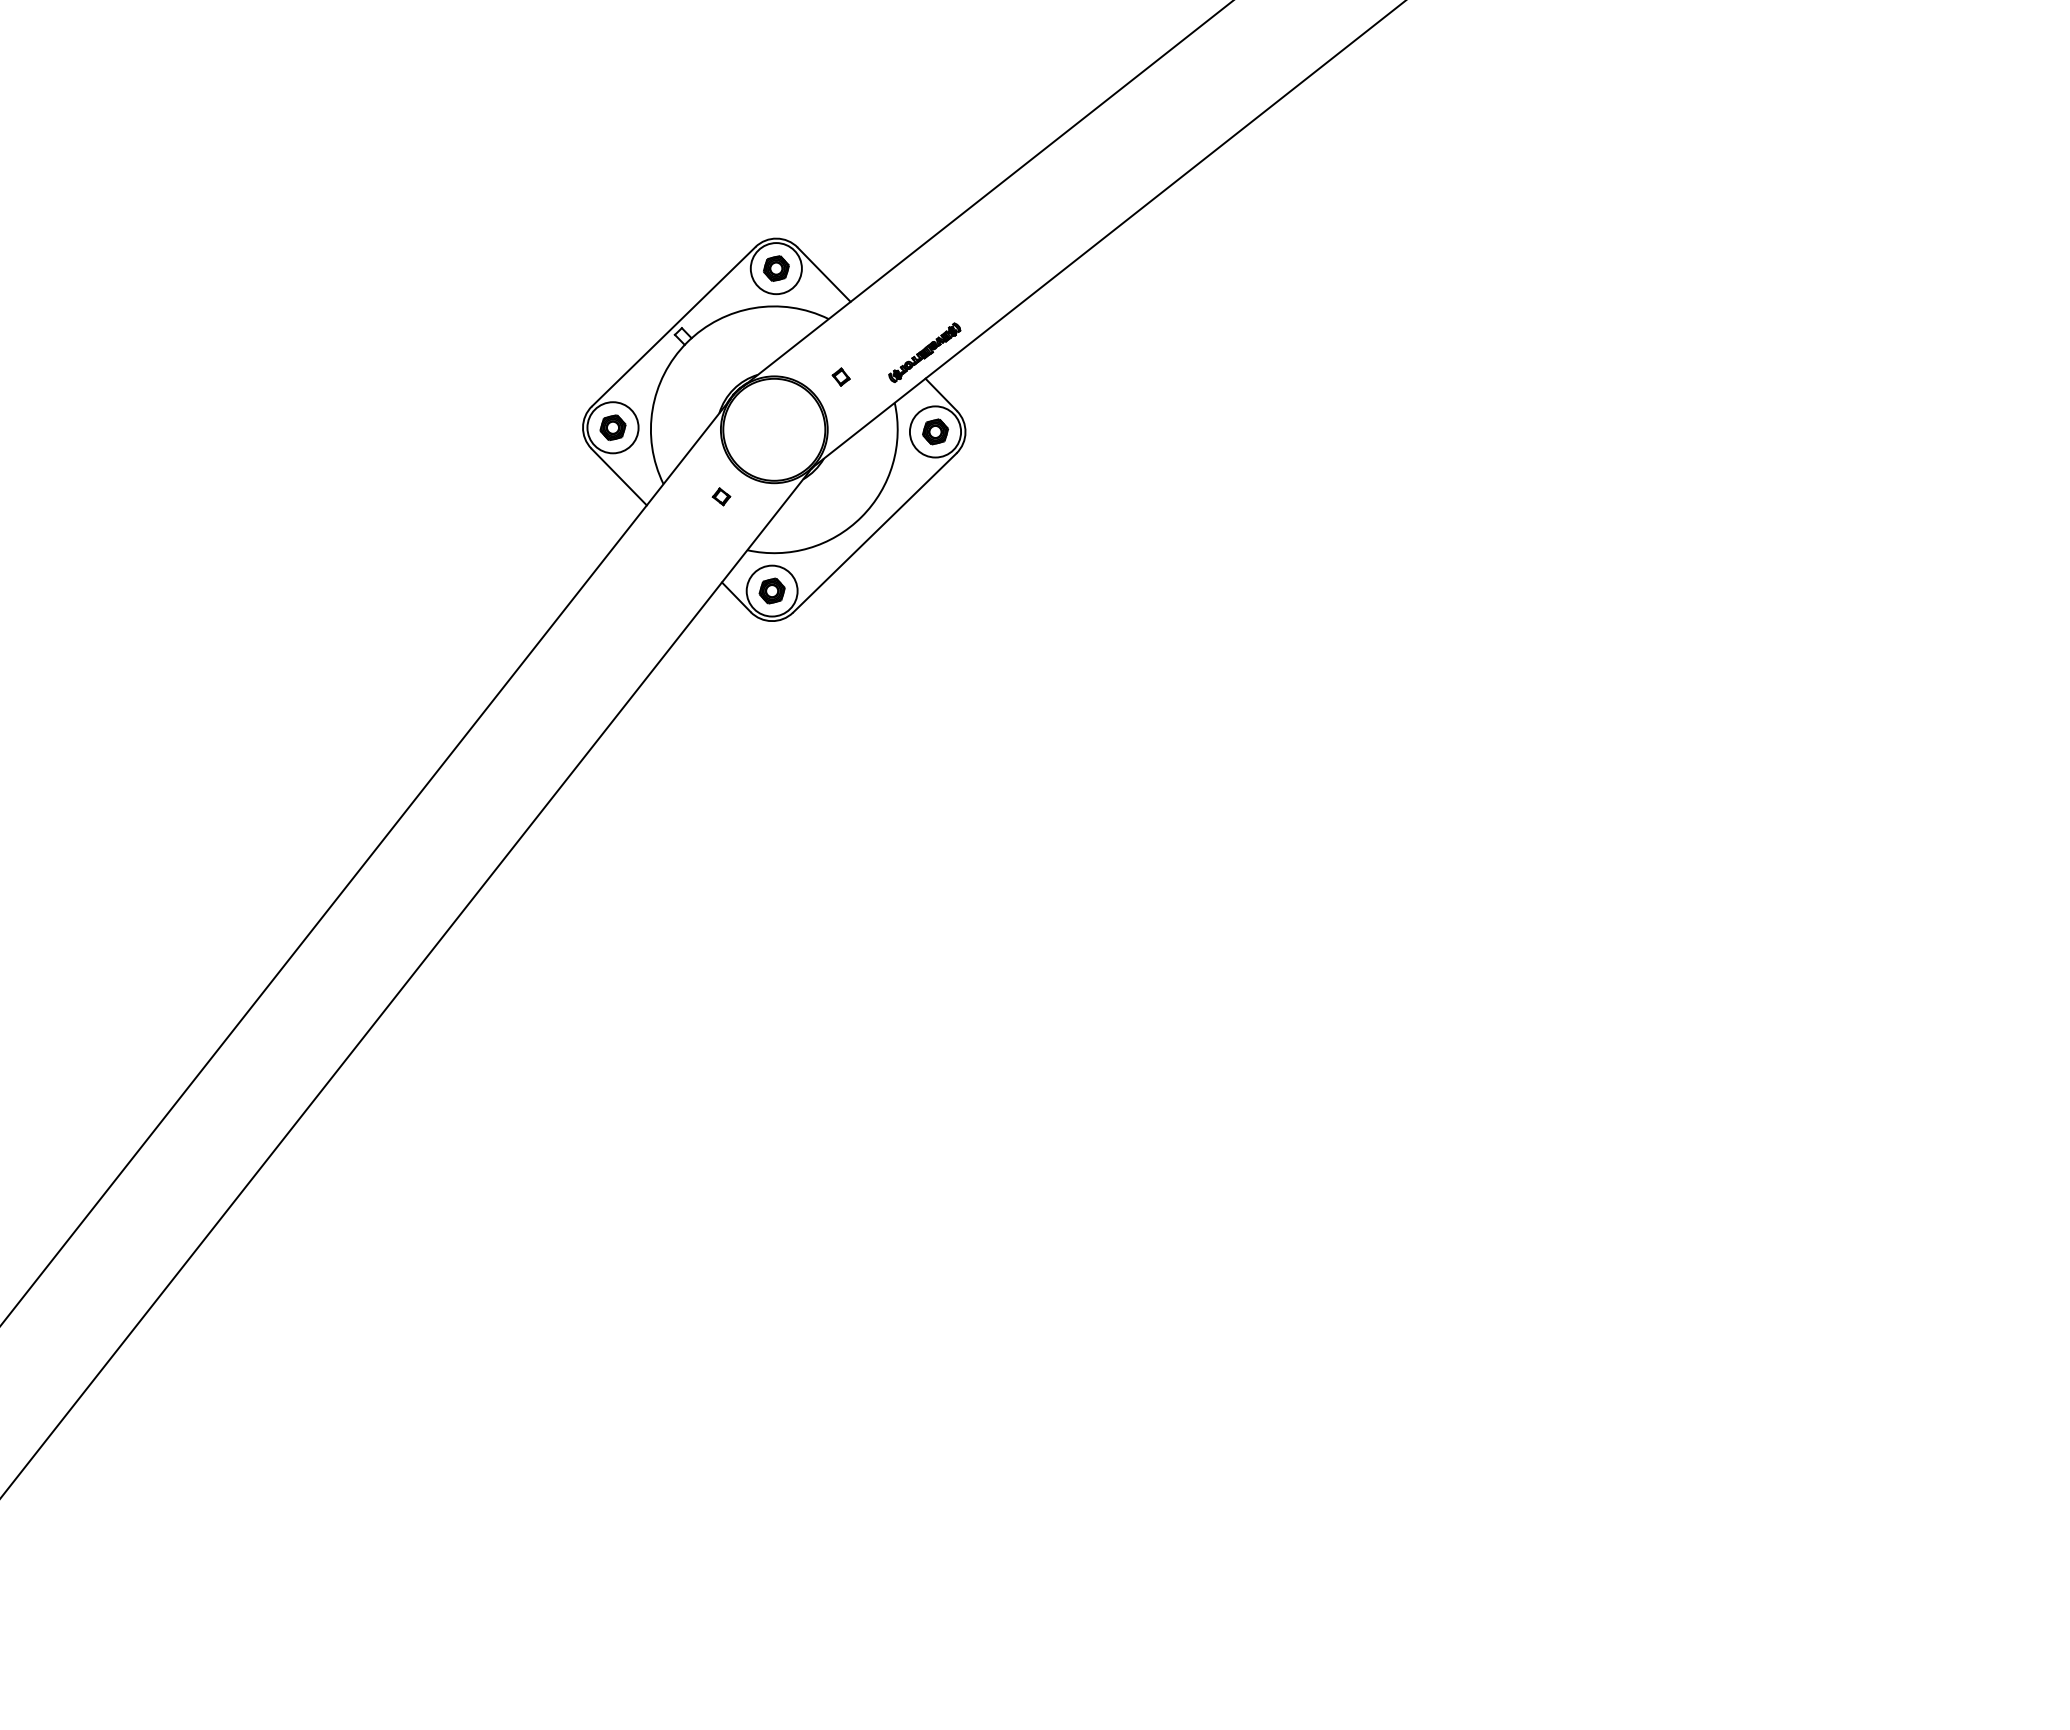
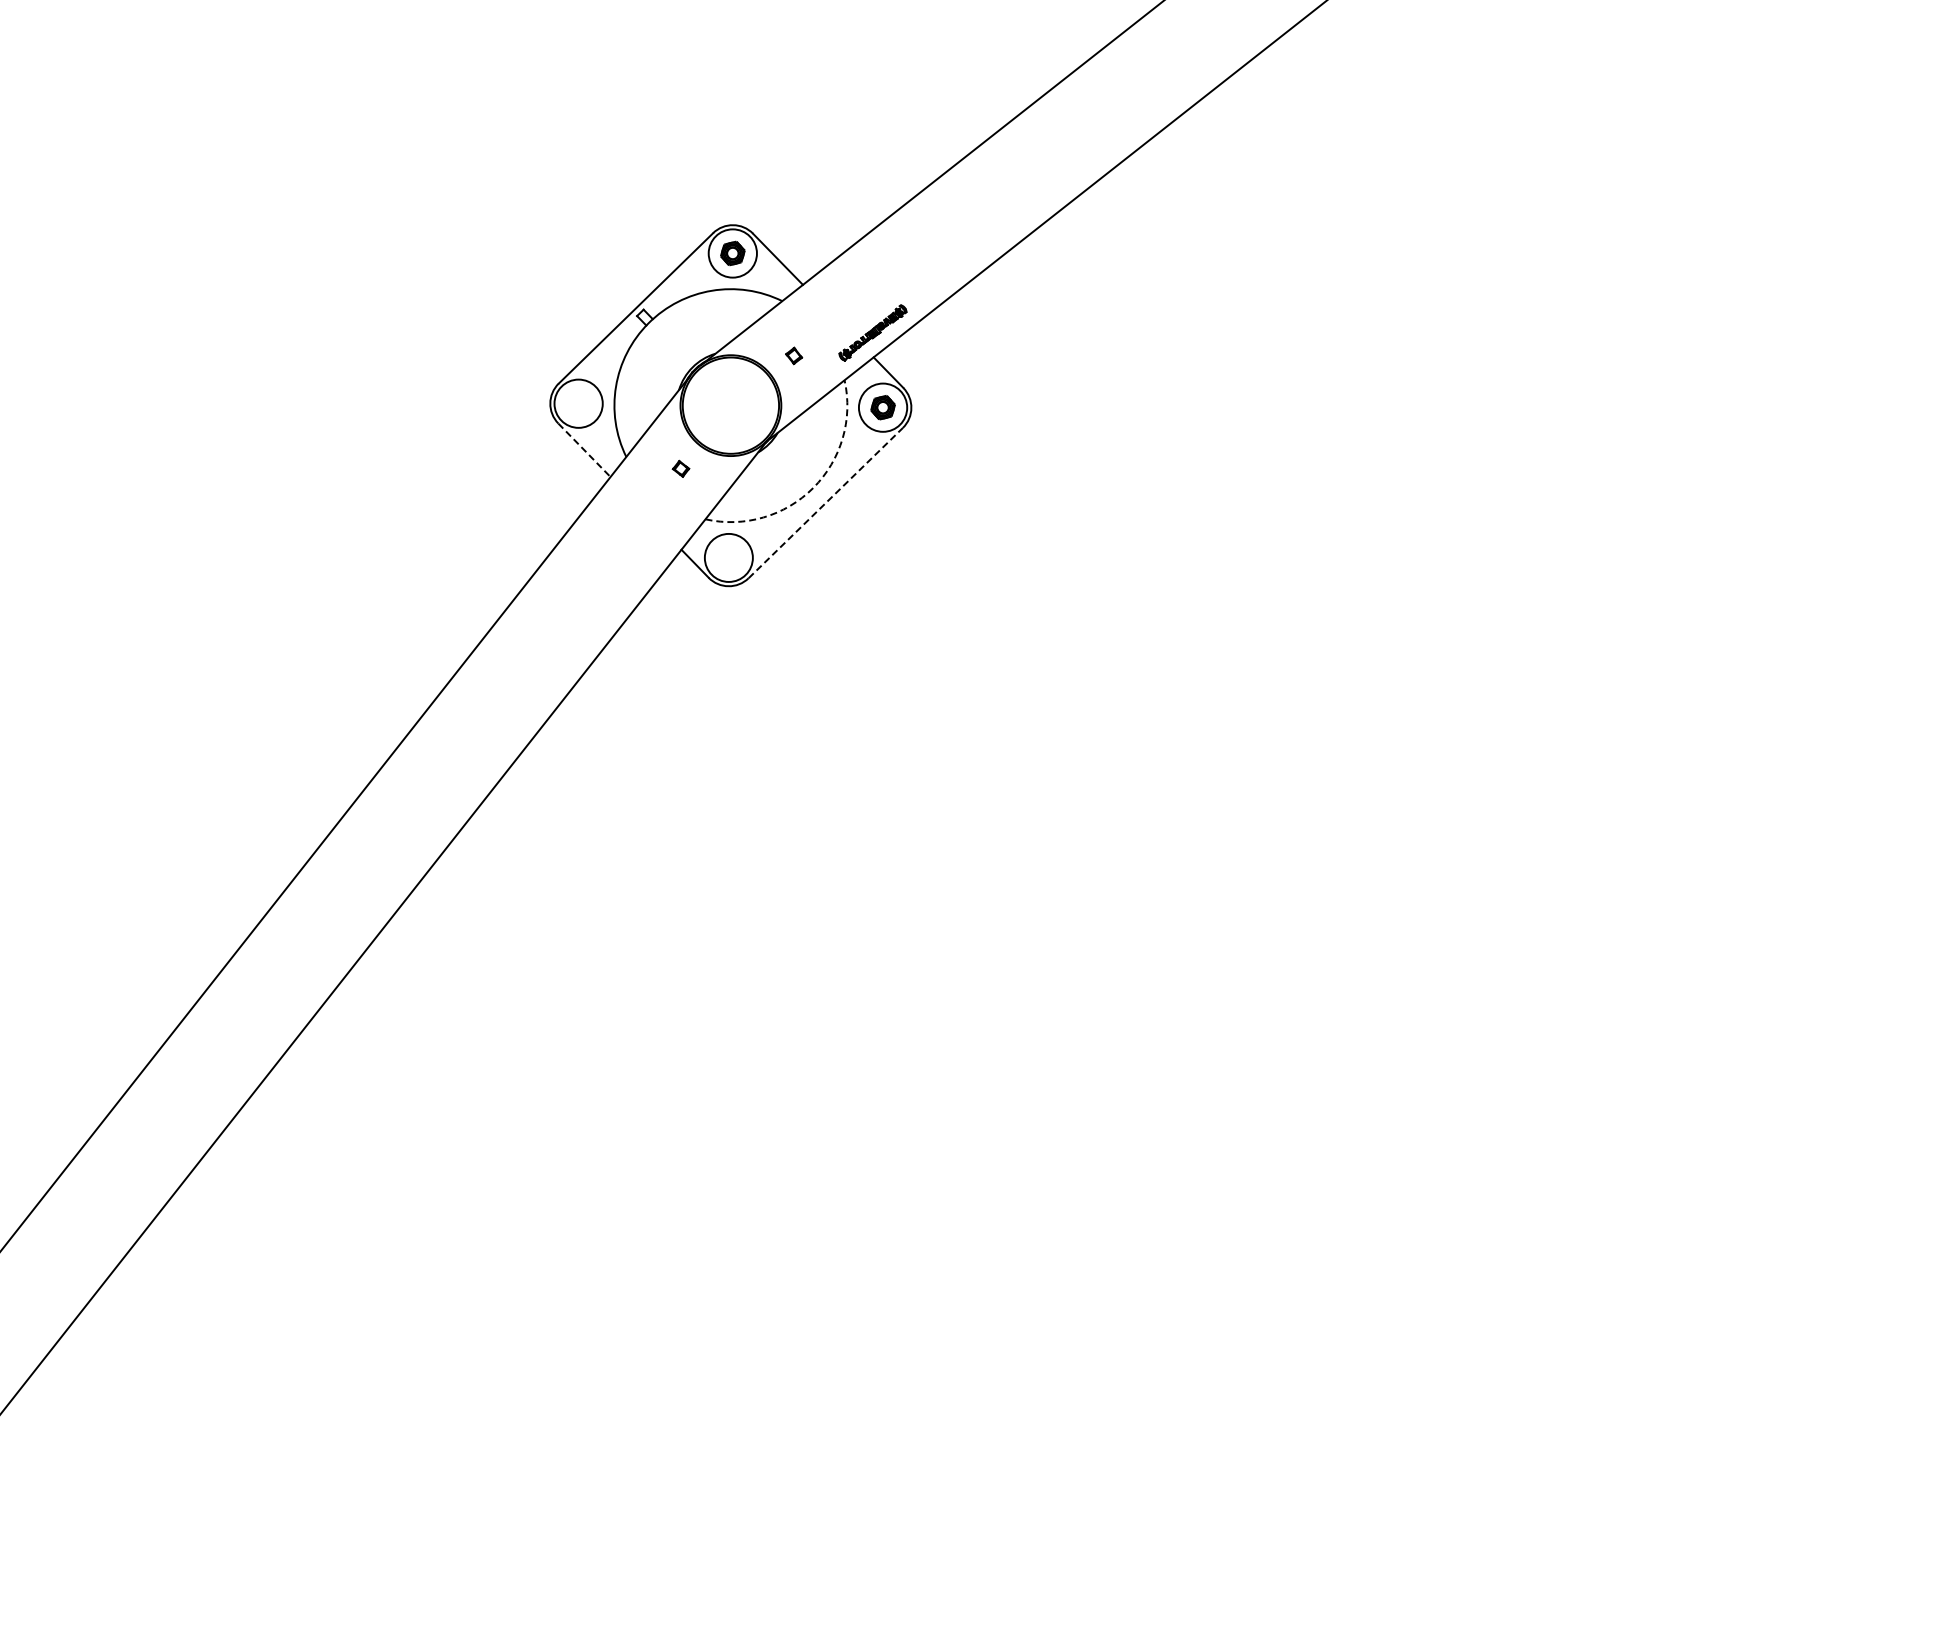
part: (612, 427) -> (578, 403), removed
line: (619, 477) -> (584, 450), solid -> dashed
arc: (861, 517) -> (813, 488), solid -> dashed
line: (874, 533) -> (825, 503), solid -> dashed
part: (771, 590) -> (728, 557), removed

